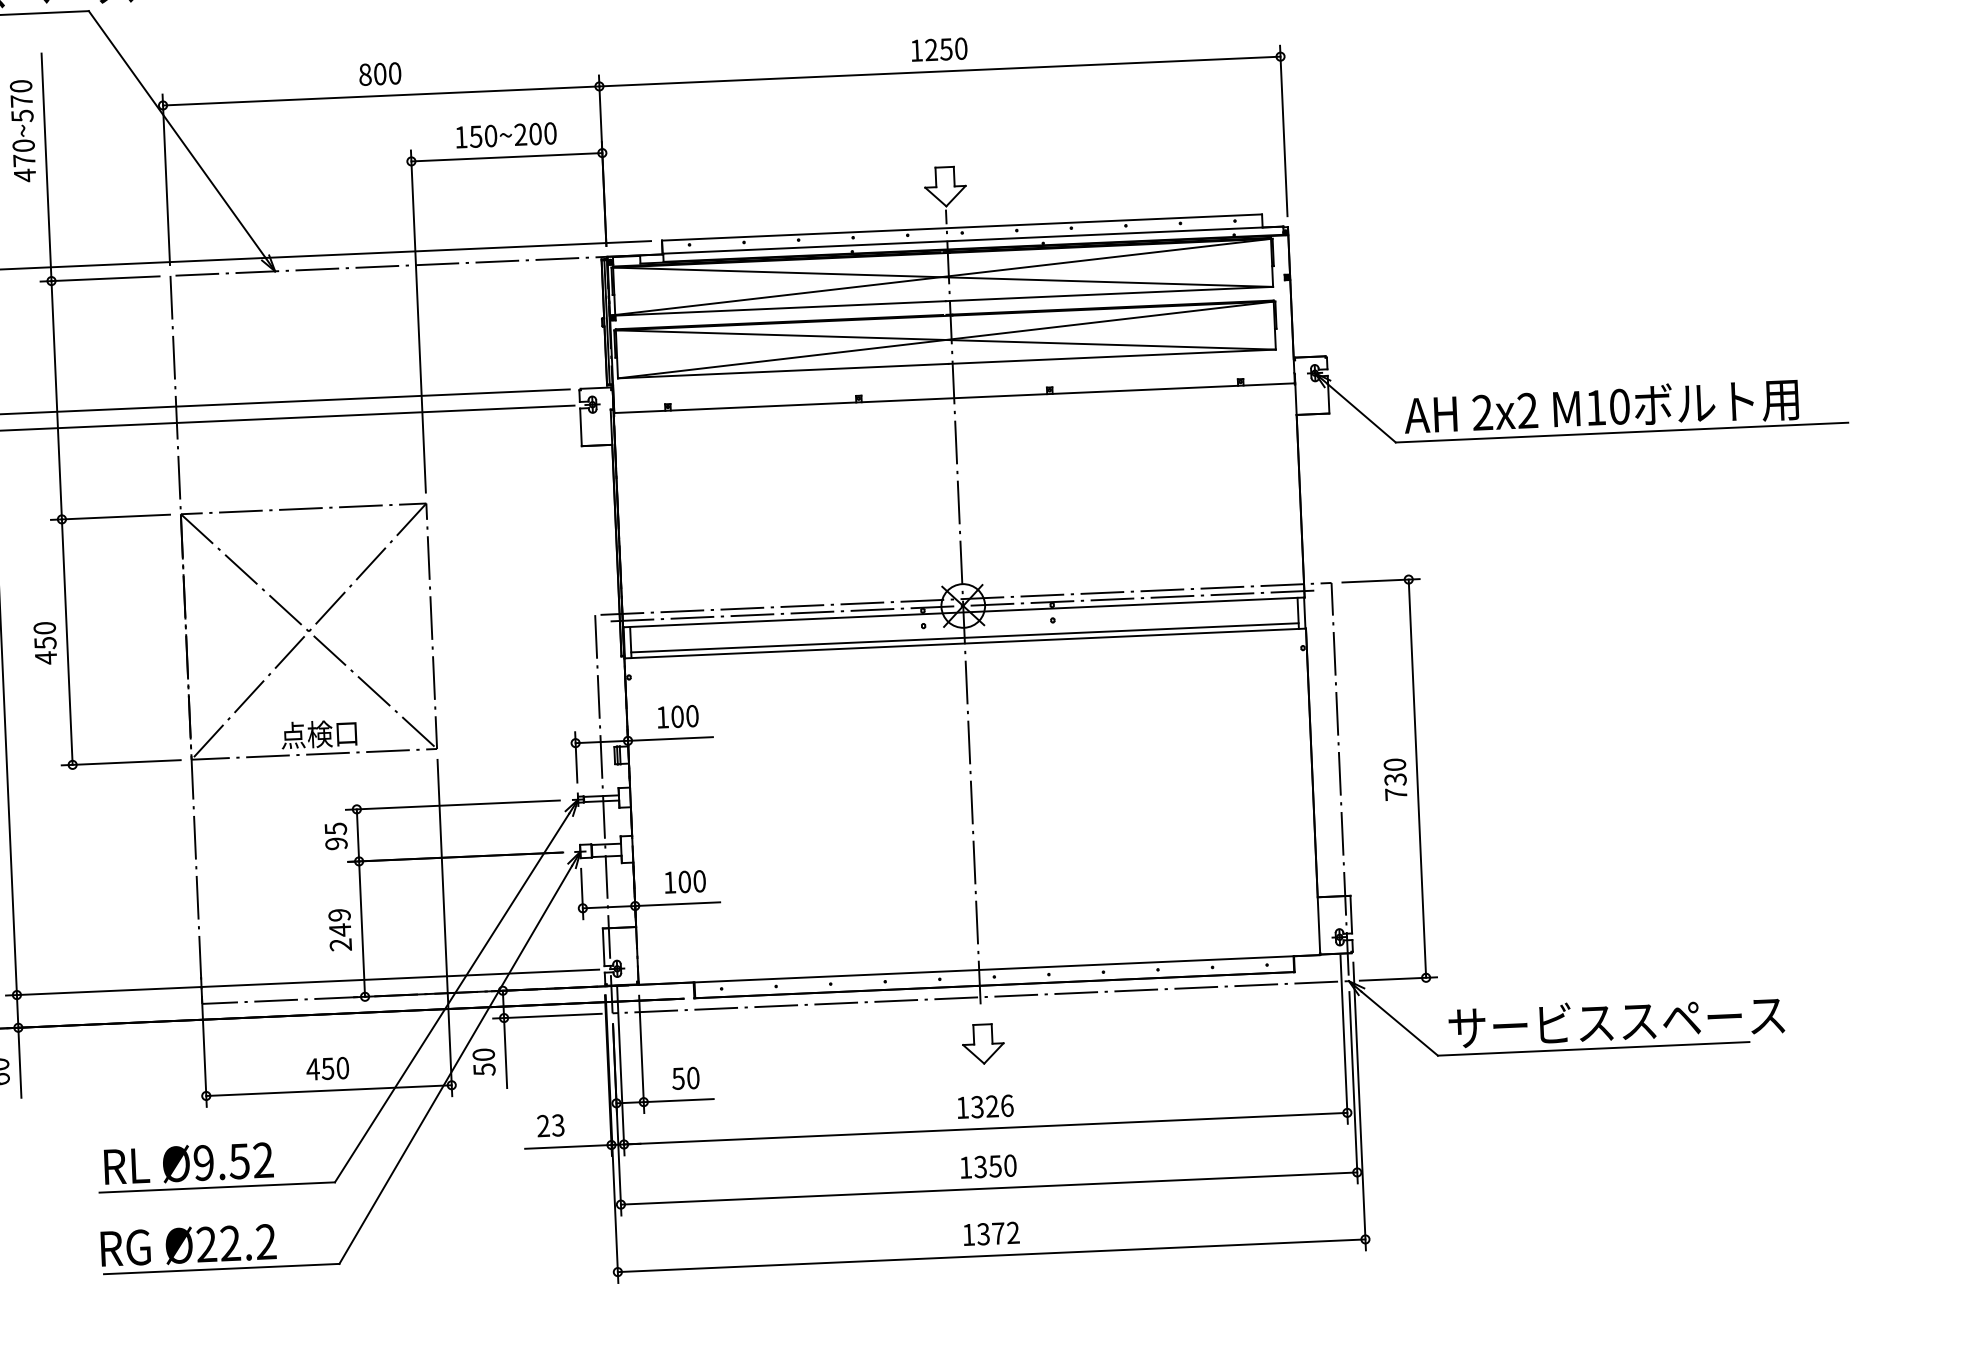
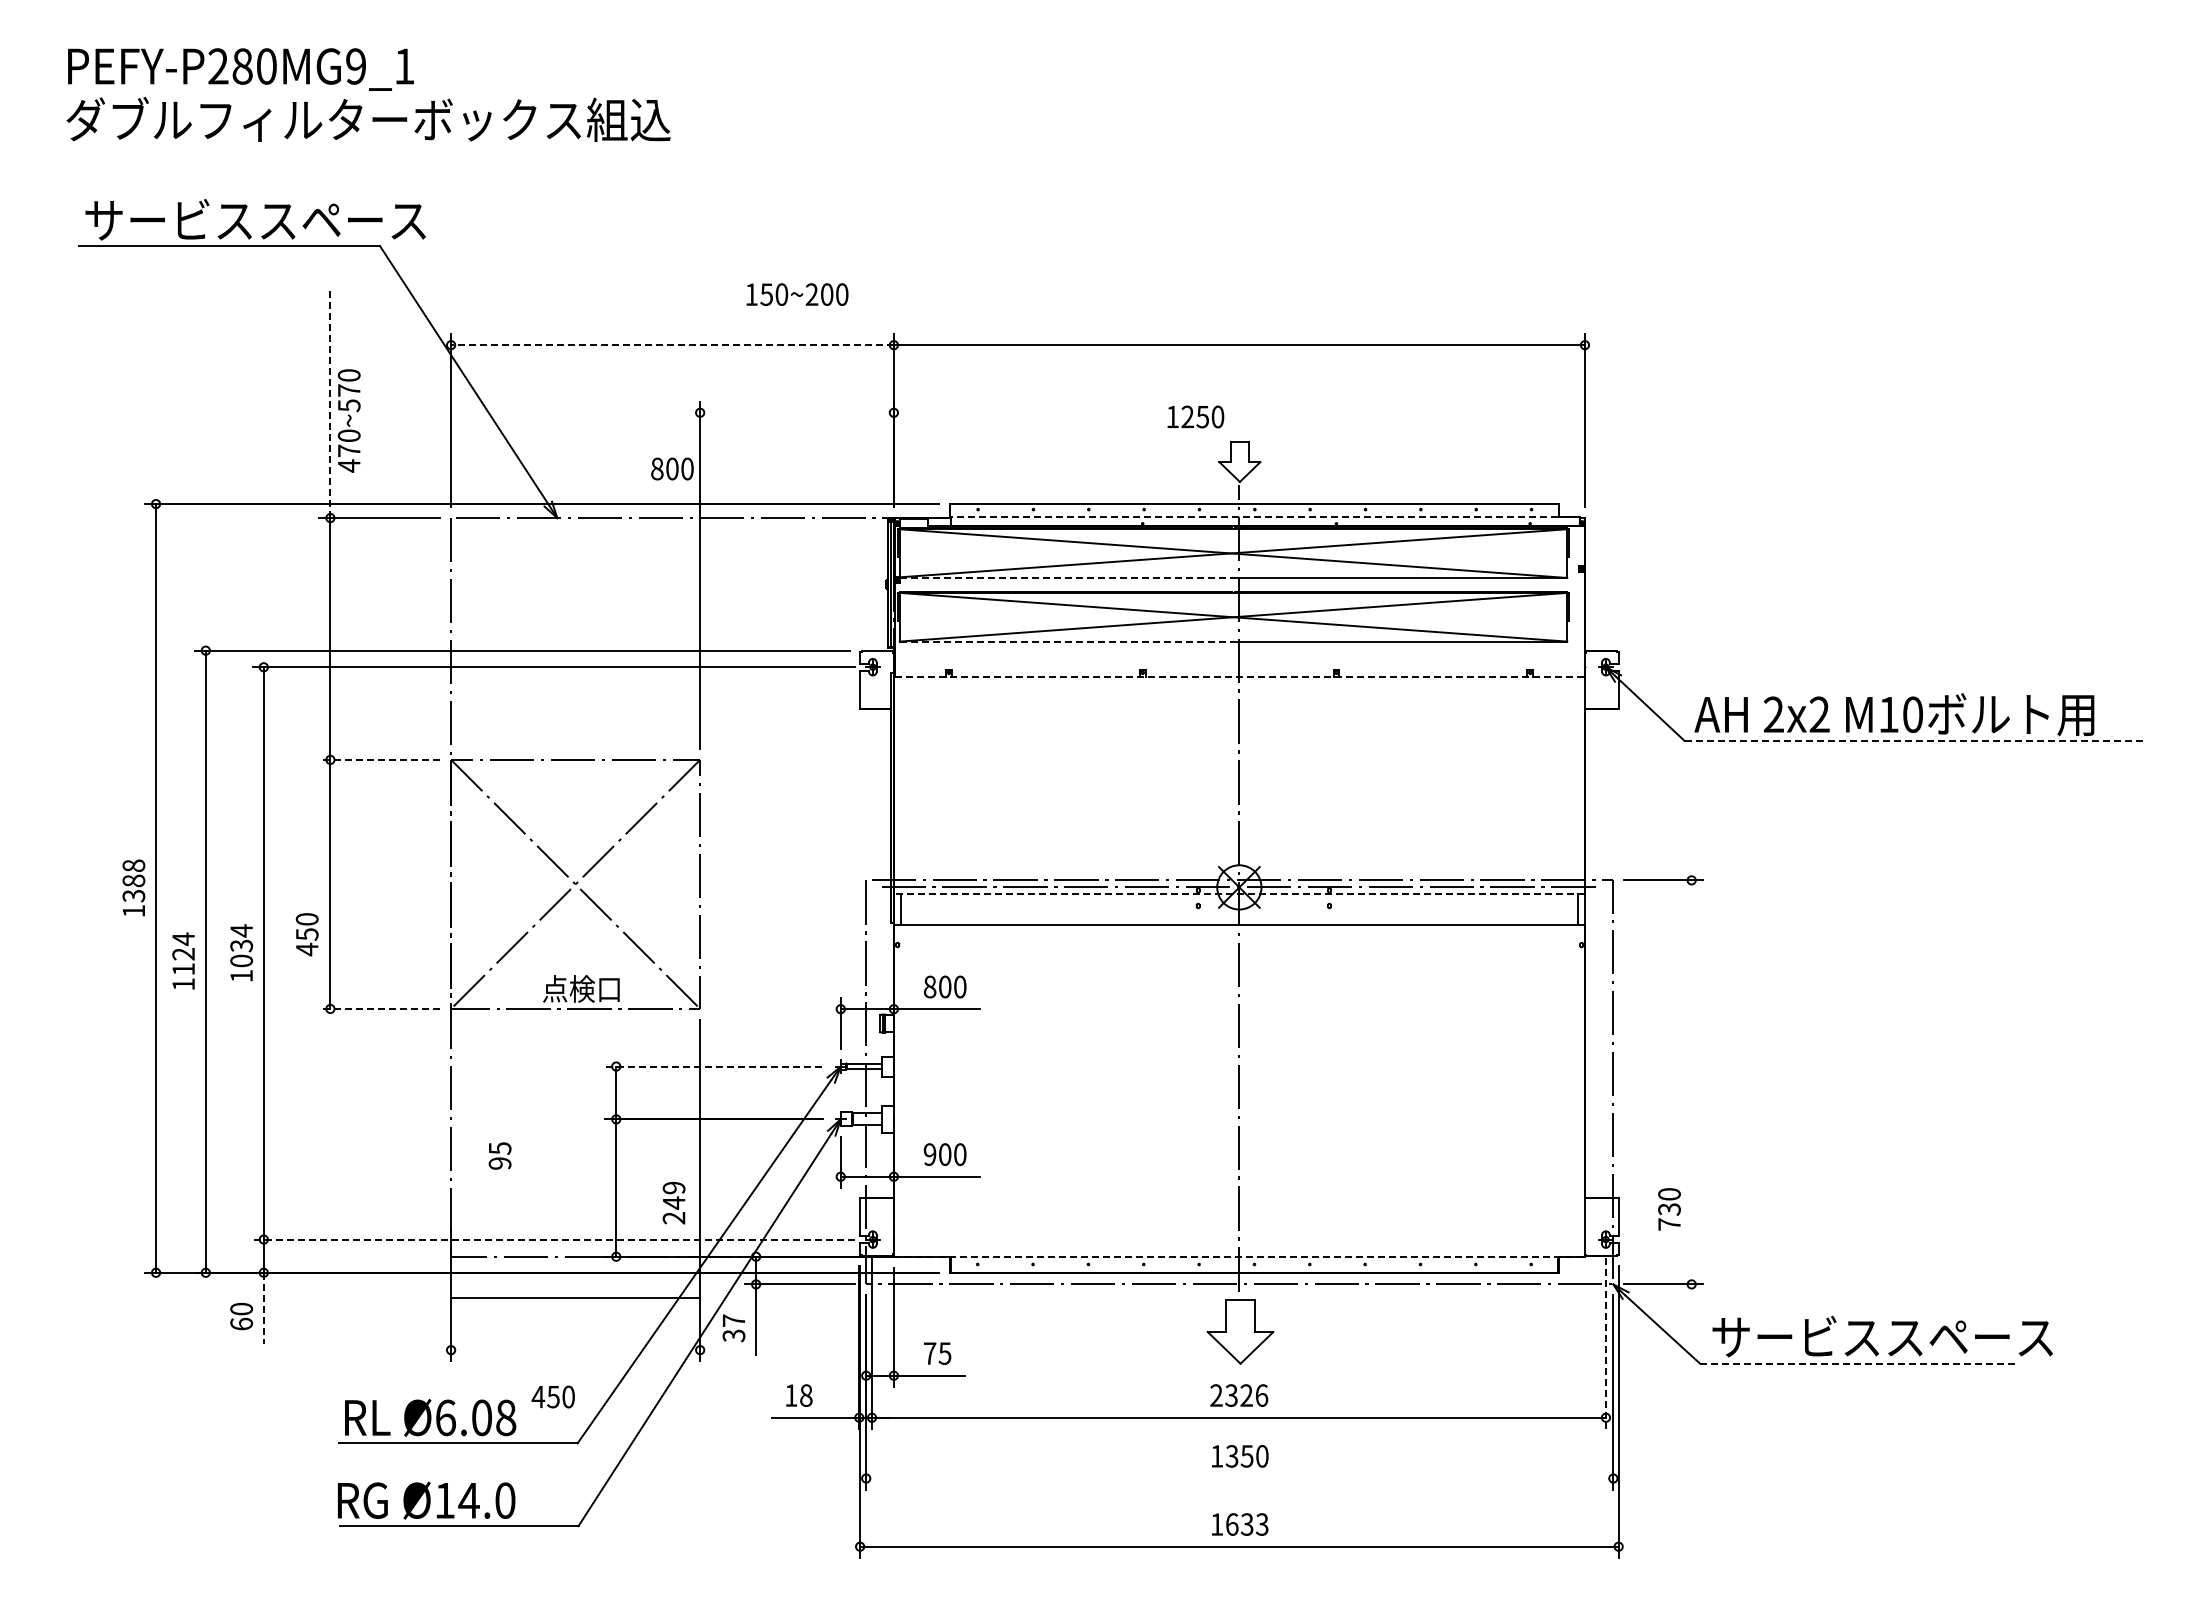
text: (939, 49) -> (1195, 416), moved
text: (380, 73) -> (672, 468), moved
line: (381, 96) -> (672, 345), solid -> dashed
text: (22, 130) -> (348, 420), moved
text: (506, 135) -> (797, 294), moved
line: (506, 156) -> (796, 412), removed
line: (46, 167) -> (330, 402), solid -> dashed
line: (973, 240) -> (1265, 517), solid -> dashed
line: (780, 307) -> (1067, 577), solid -> dashed
line: (783, 371) -> (1067, 641), solid -> dashed
line: (955, 398) -> (1240, 676), solid -> dashed
line: (1622, 432) -> (1914, 740), solid -> dashed
line: (110, 516) -> (379, 759), solid -> dashed
line: (963, 611) -> (1239, 893), solid -> dashed
line: (964, 637) -> (1239, 919), removed
text: (44, 643) -> (306, 934), moved
text: (662, 716) -> (929, 986), 100 -> 800
line: (121, 762) -> (379, 1008), solid -> dashed
line: (1417, 778) -> (1691, 1082), removed
text: (1395, 779) -> (1669, 1209), moved
line: (452, 805) -> (713, 1066), solid -> dashed
text: (335, 835) -> (499, 1155), moved
text: (669, 882) -> (929, 1154), 100 -> 900
text: (339, 930) -> (673, 1203), moved
line: (980, 969) -> (1240, 1256), solid -> dashed
line: (302, 982) -> (553, 1239), solid -> dashed
line: (1343, 1039) -> (1605, 1343), solid -> dashed
part: (982, 1043) -> (1239, 1331), size x1.6
line: (1593, 1048) -> (1858, 1363), solid -> dashed
text: (483, 1061) -> (733, 1327), 50 -> 37
line: (19, 1062) -> (263, 1308), solid -> dashed
text: (326, 1068) -> (552, 1396), moved
text: (685, 1078) -> (937, 1353), 50 -> 75
line: (328, 1090) -> (575, 1298), moved
text: (962, 1107) -> (1216, 1395), 1326 -> 2326
text: (550, 1125) -> (798, 1395), 23 -> 18
text: (233, 1161) -> (475, 1417), Ø9.52 -> Ø6.08
line: (988, 1188) -> (1239, 1478), removed
text: (997, 1233) -> (1246, 1524), 1372 -> 1633
text: (236, 1243) -> (475, 1500), Ø22.2 -> Ø14.0

